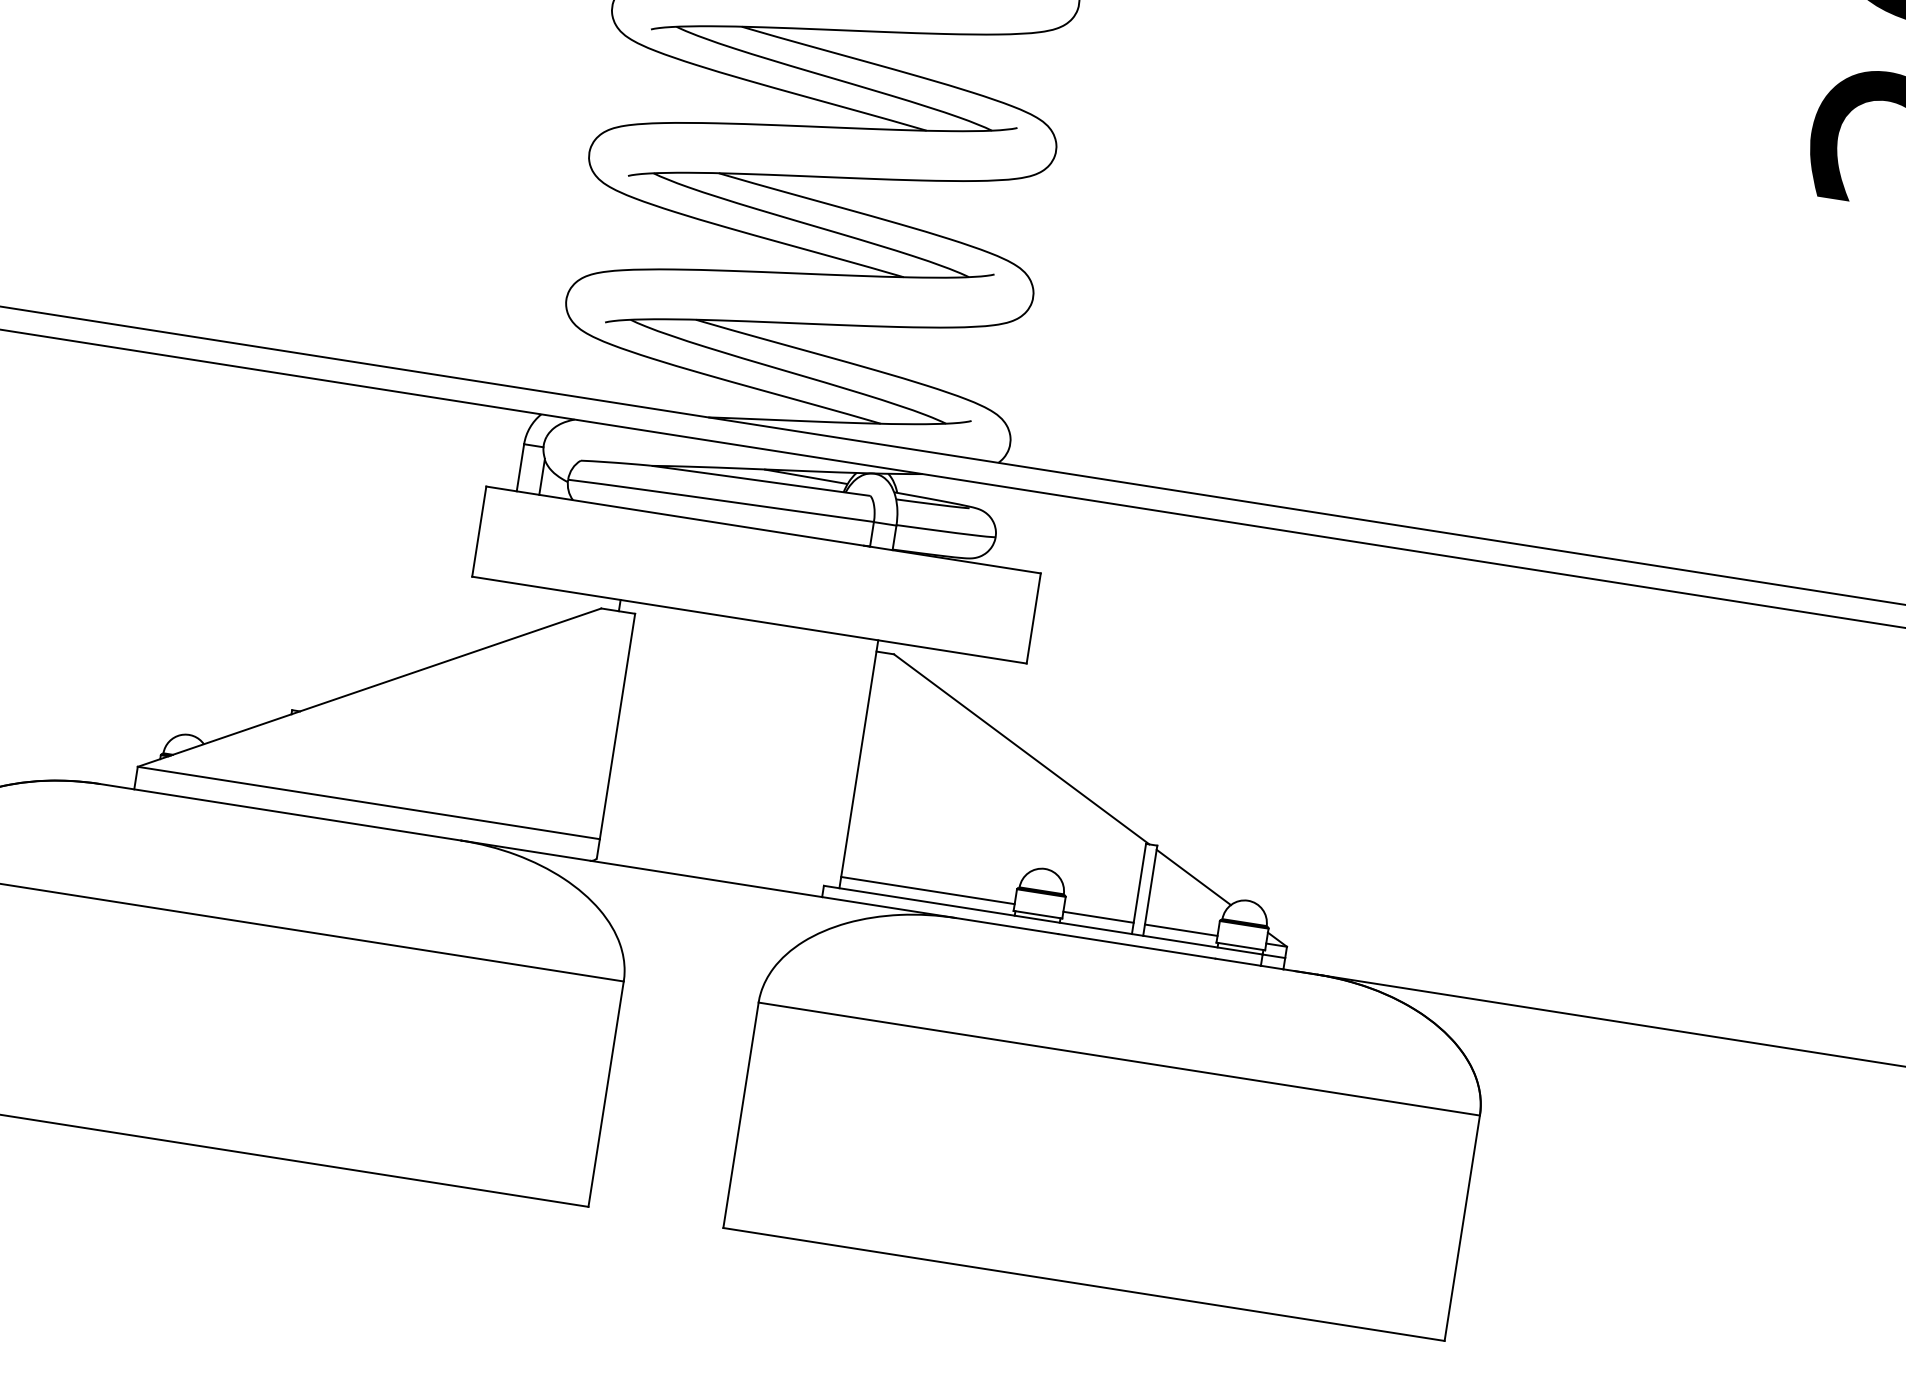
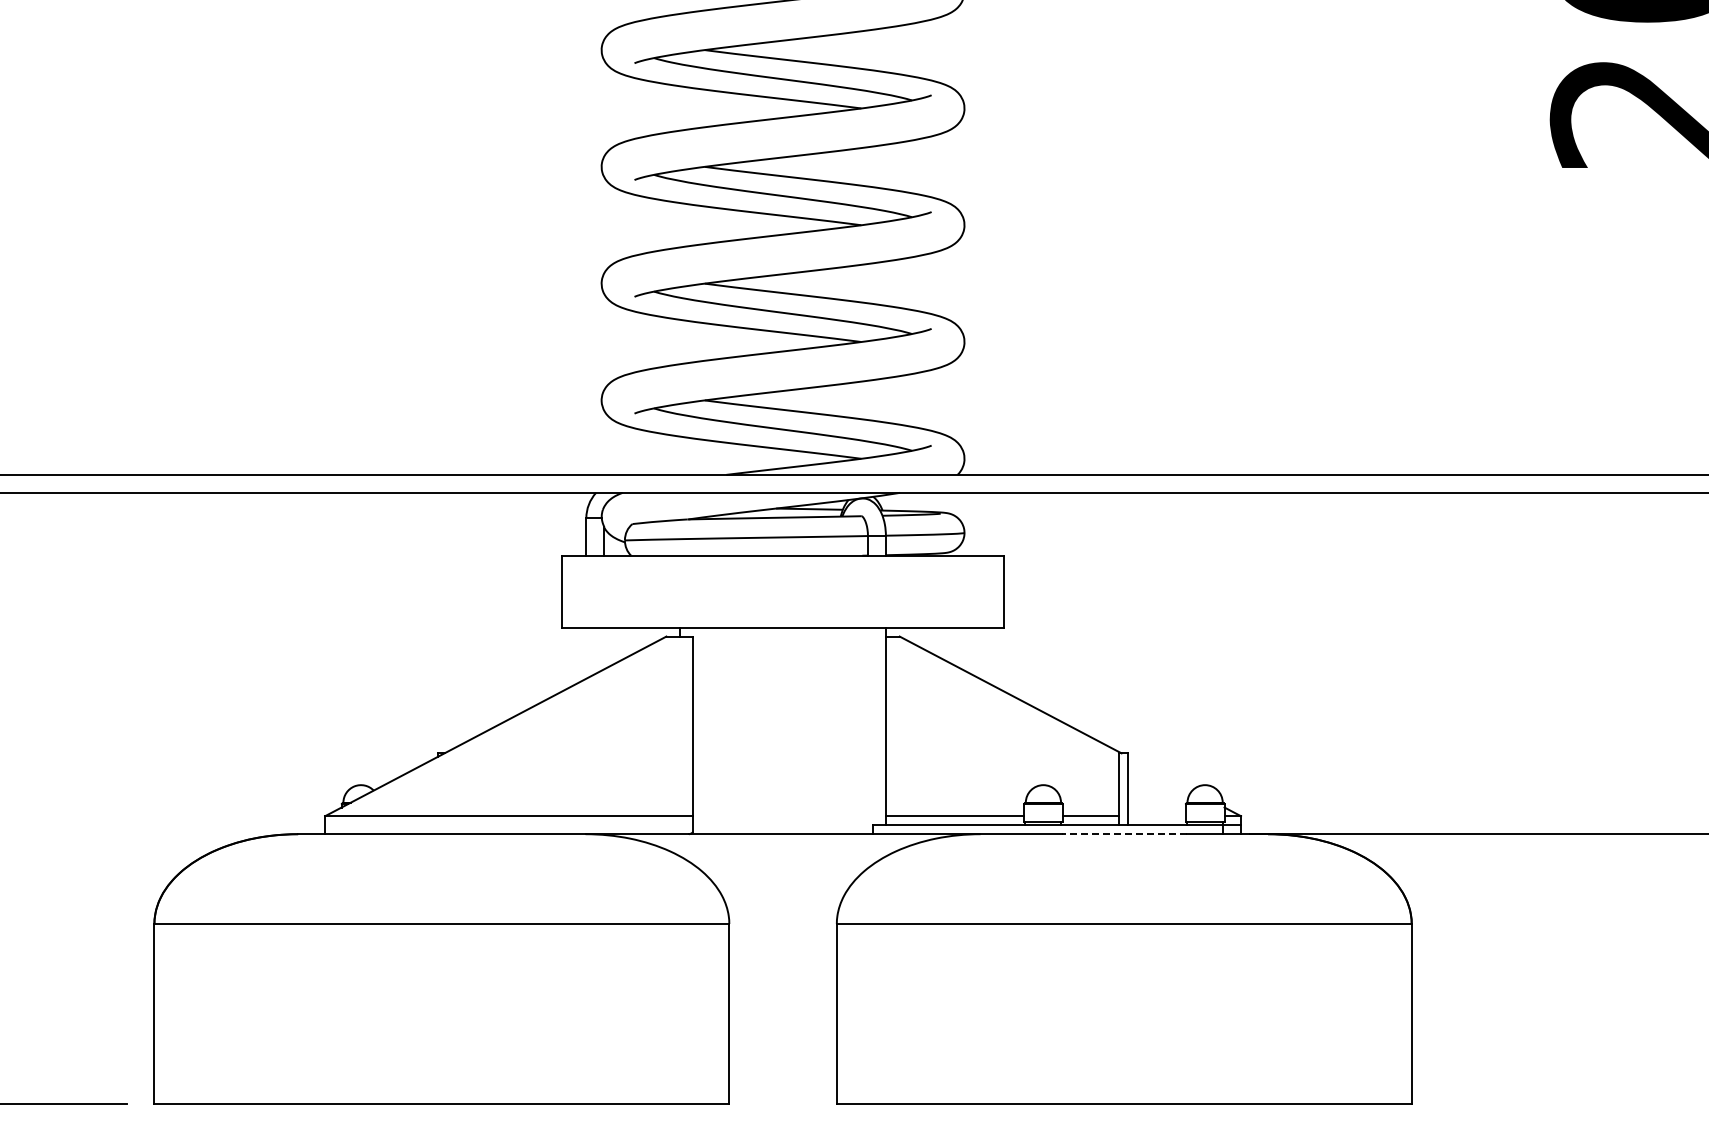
line: (1193, 877) -> (1159, 773), removed
line: (1180, 930) -> (1156, 816), removed
line: (1137, 946) -> (1124, 834), solid -> dashed

